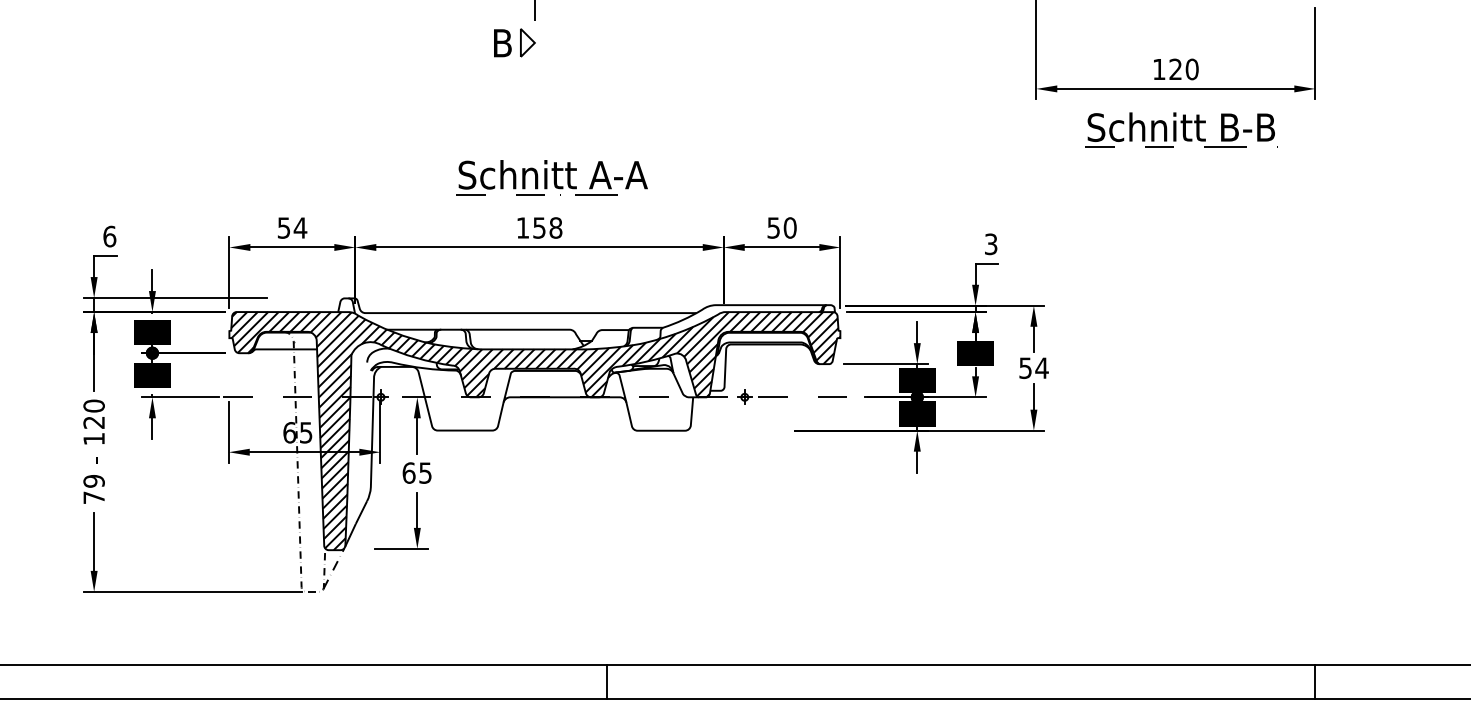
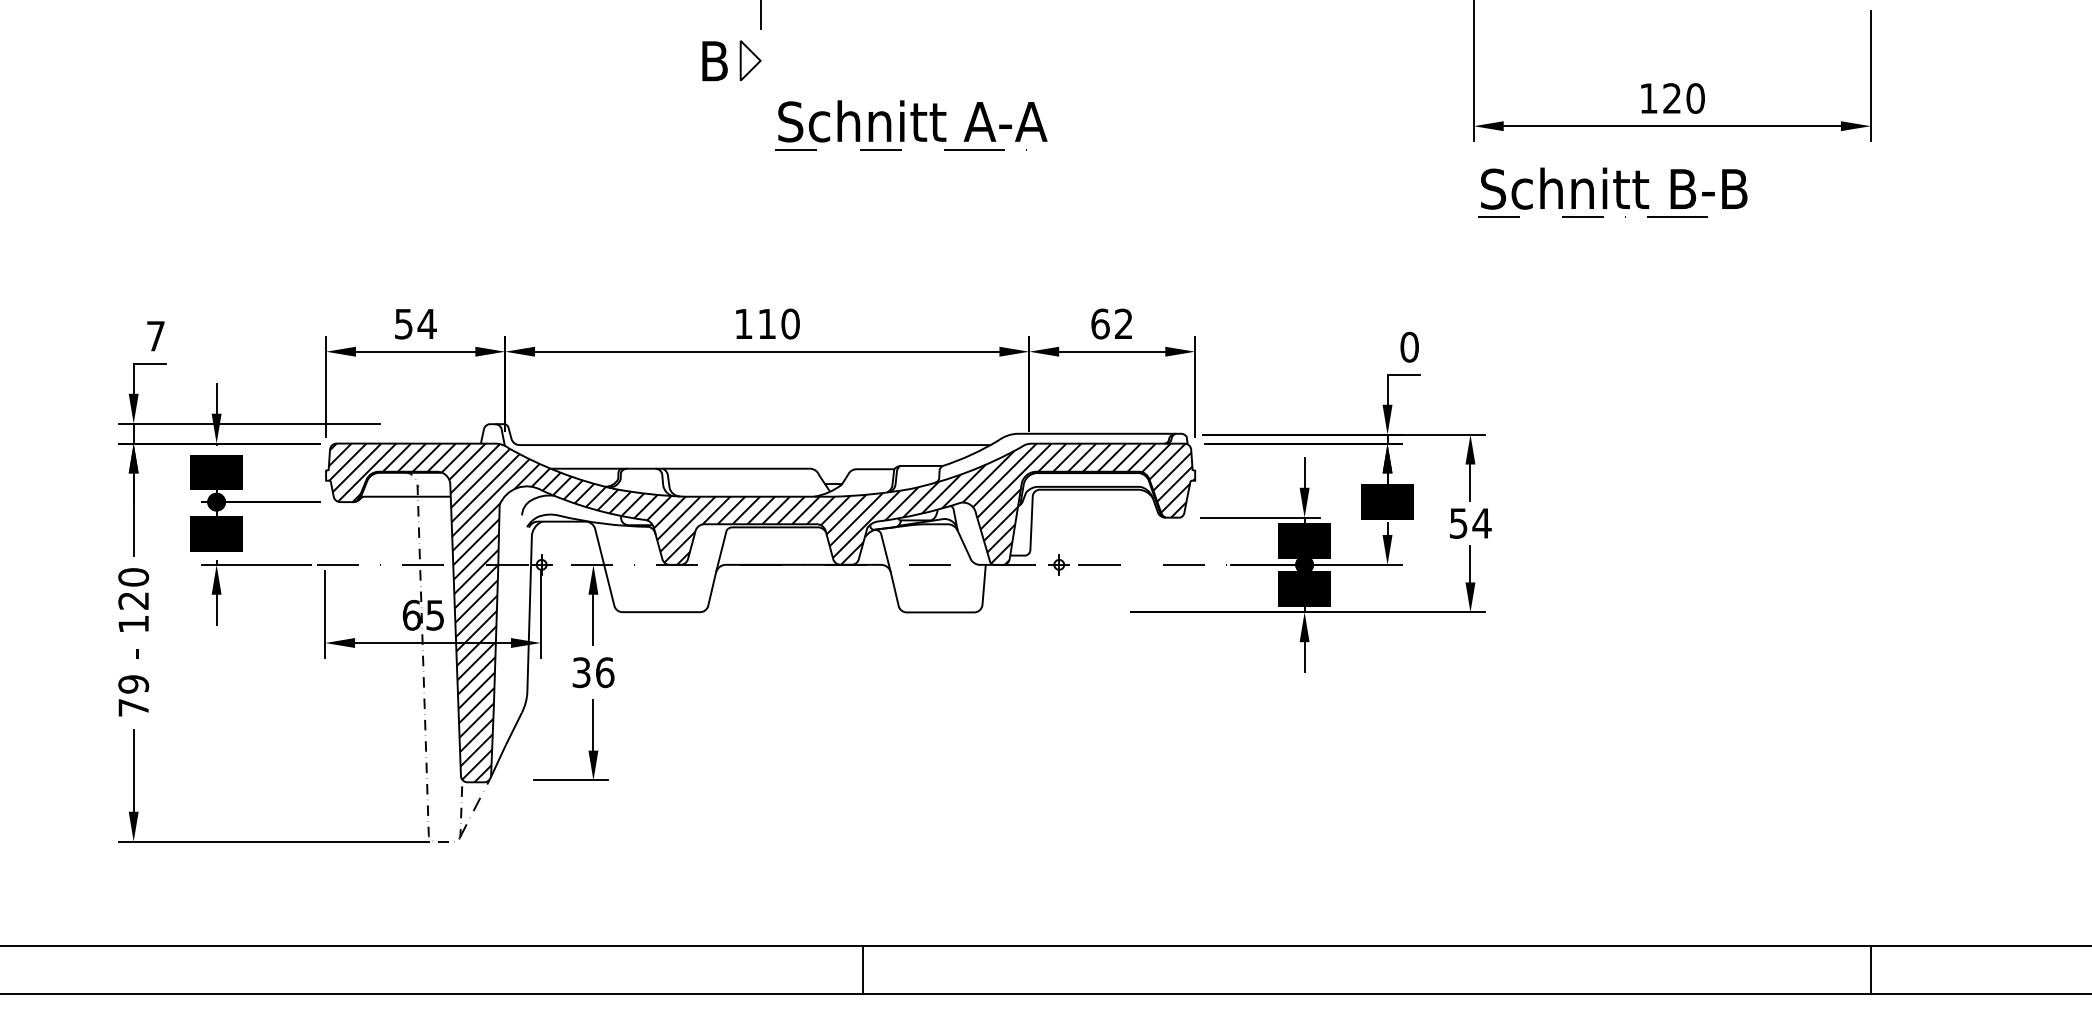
part: (1180, 129) -> (1612, 192), moved
part: (552, 177) -> (911, 125), moved
text: (782, 227) -> (1112, 323), 50 -> 62
text: (547, 228) -> (778, 324), 158 -> 110
text: (109, 236) -> (155, 335), 6 -> 7
text: (991, 243) -> (1409, 346), 3 -> 0
text: (417, 472) -> (593, 672), 65 -> 36

